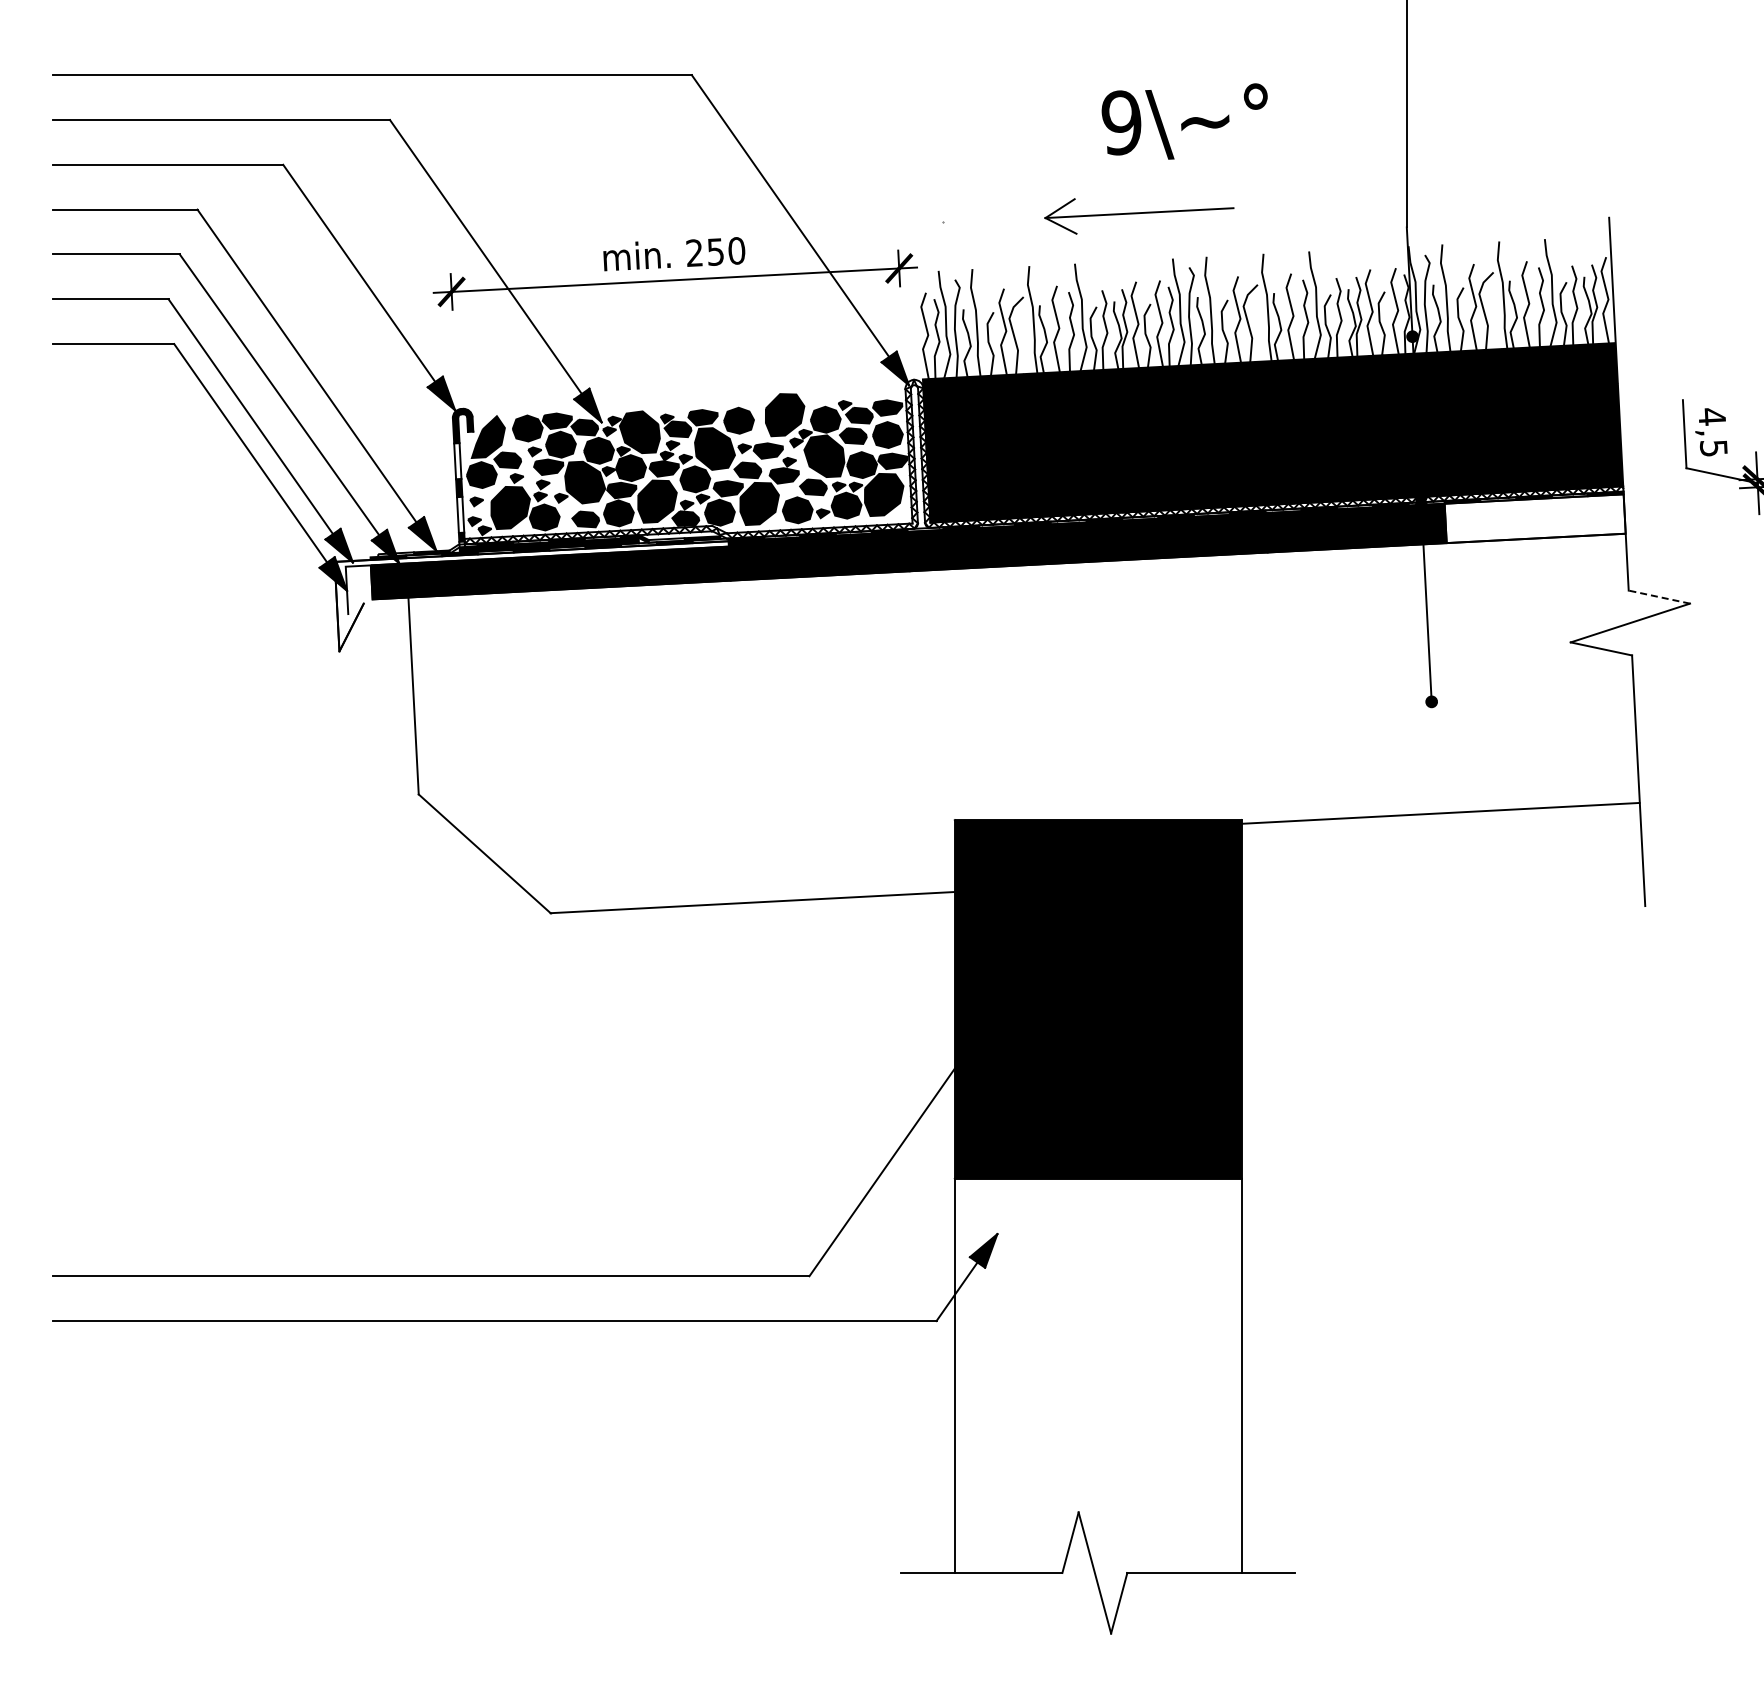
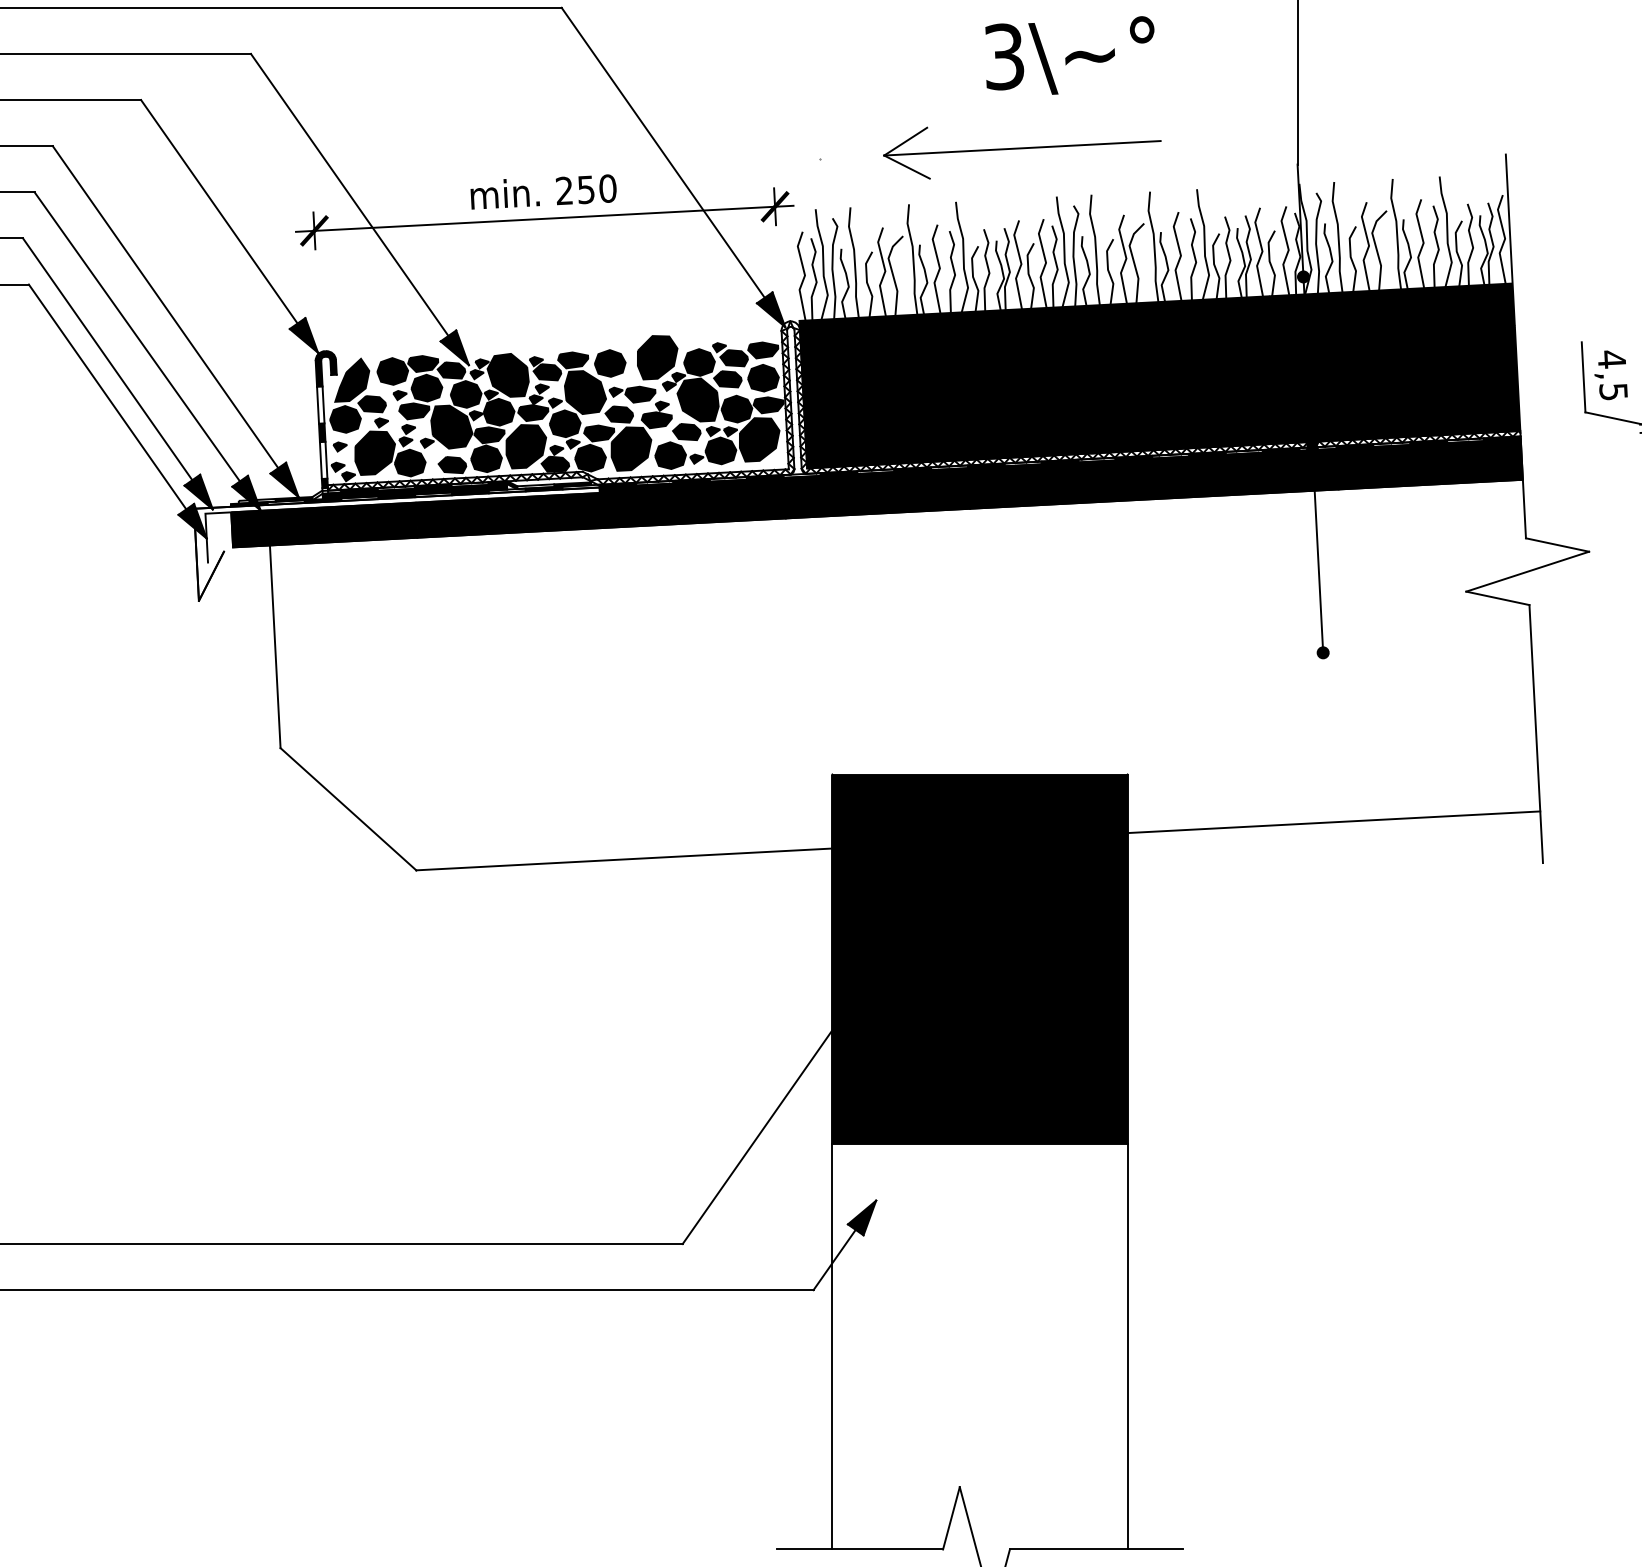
text: (1121, 122) -> (1003, 56), 9 -> 3
part: (1139, 216) -> (1022, 153), size x1.43
fill: (1534, 518) -> (1429, 464), added
line: (1658, 597) -> (1556, 545), dashed -> solid
line: (1438, 812) -> (1333, 821), moved

